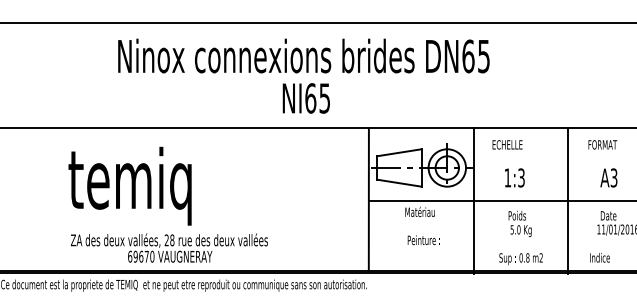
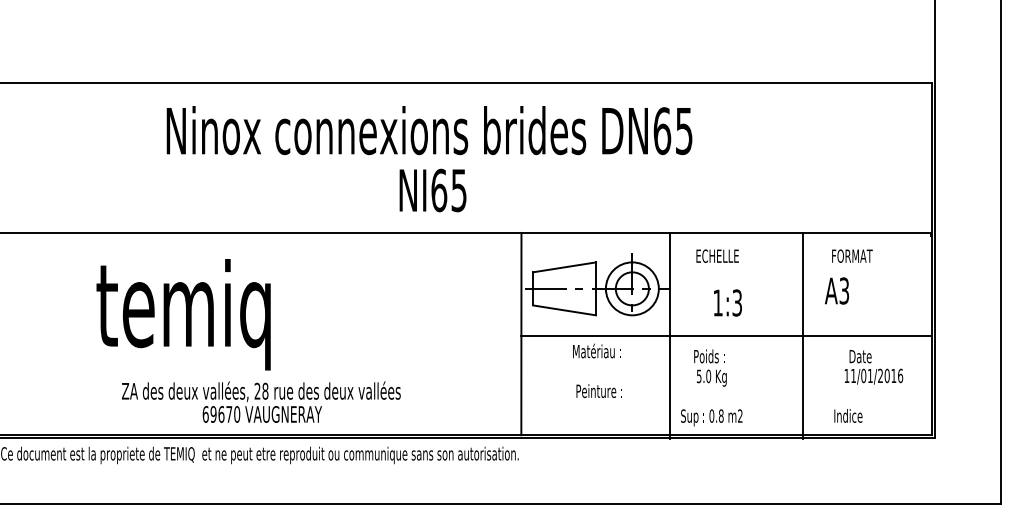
text: (608, 177) -> (836, 290), moved
text: (520, 237) -> (711, 387), moved
text: (169, 247) -> (261, 401), moved

